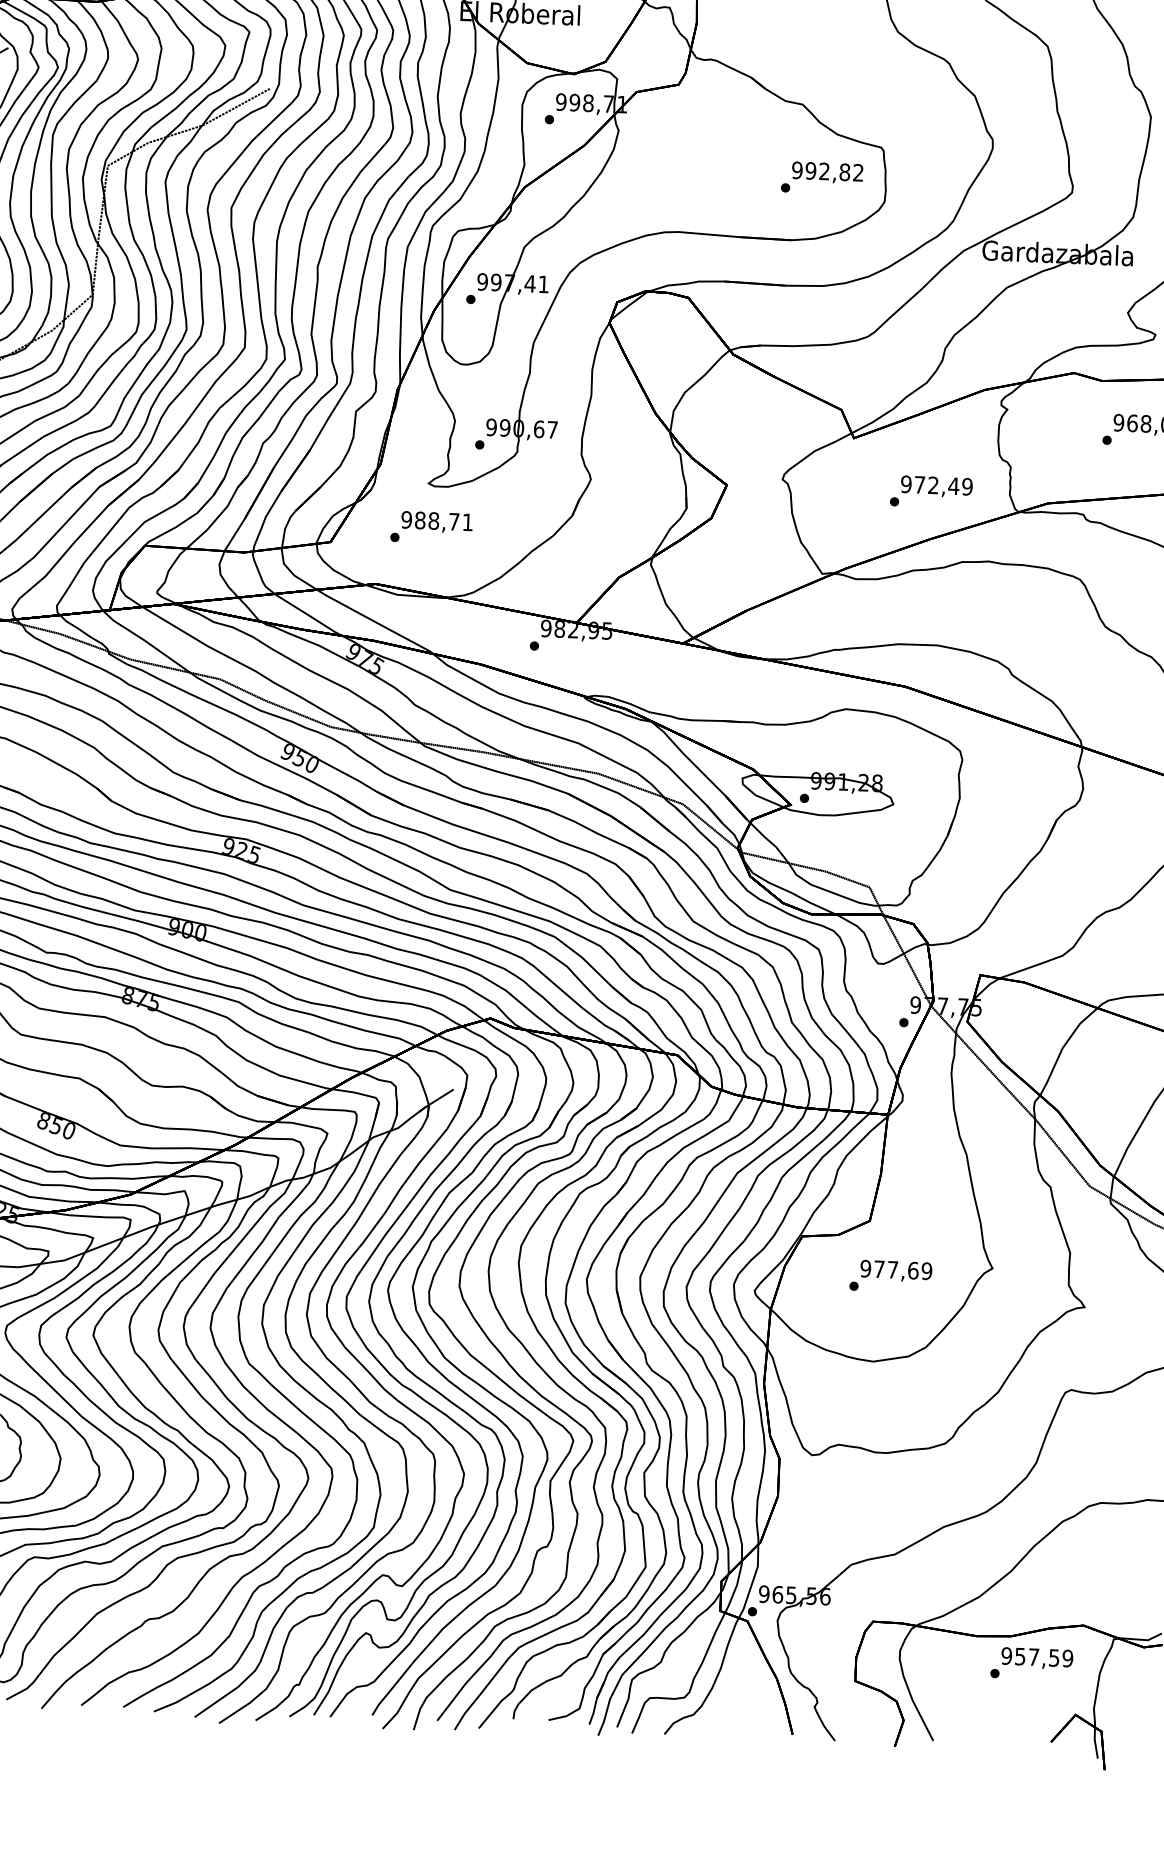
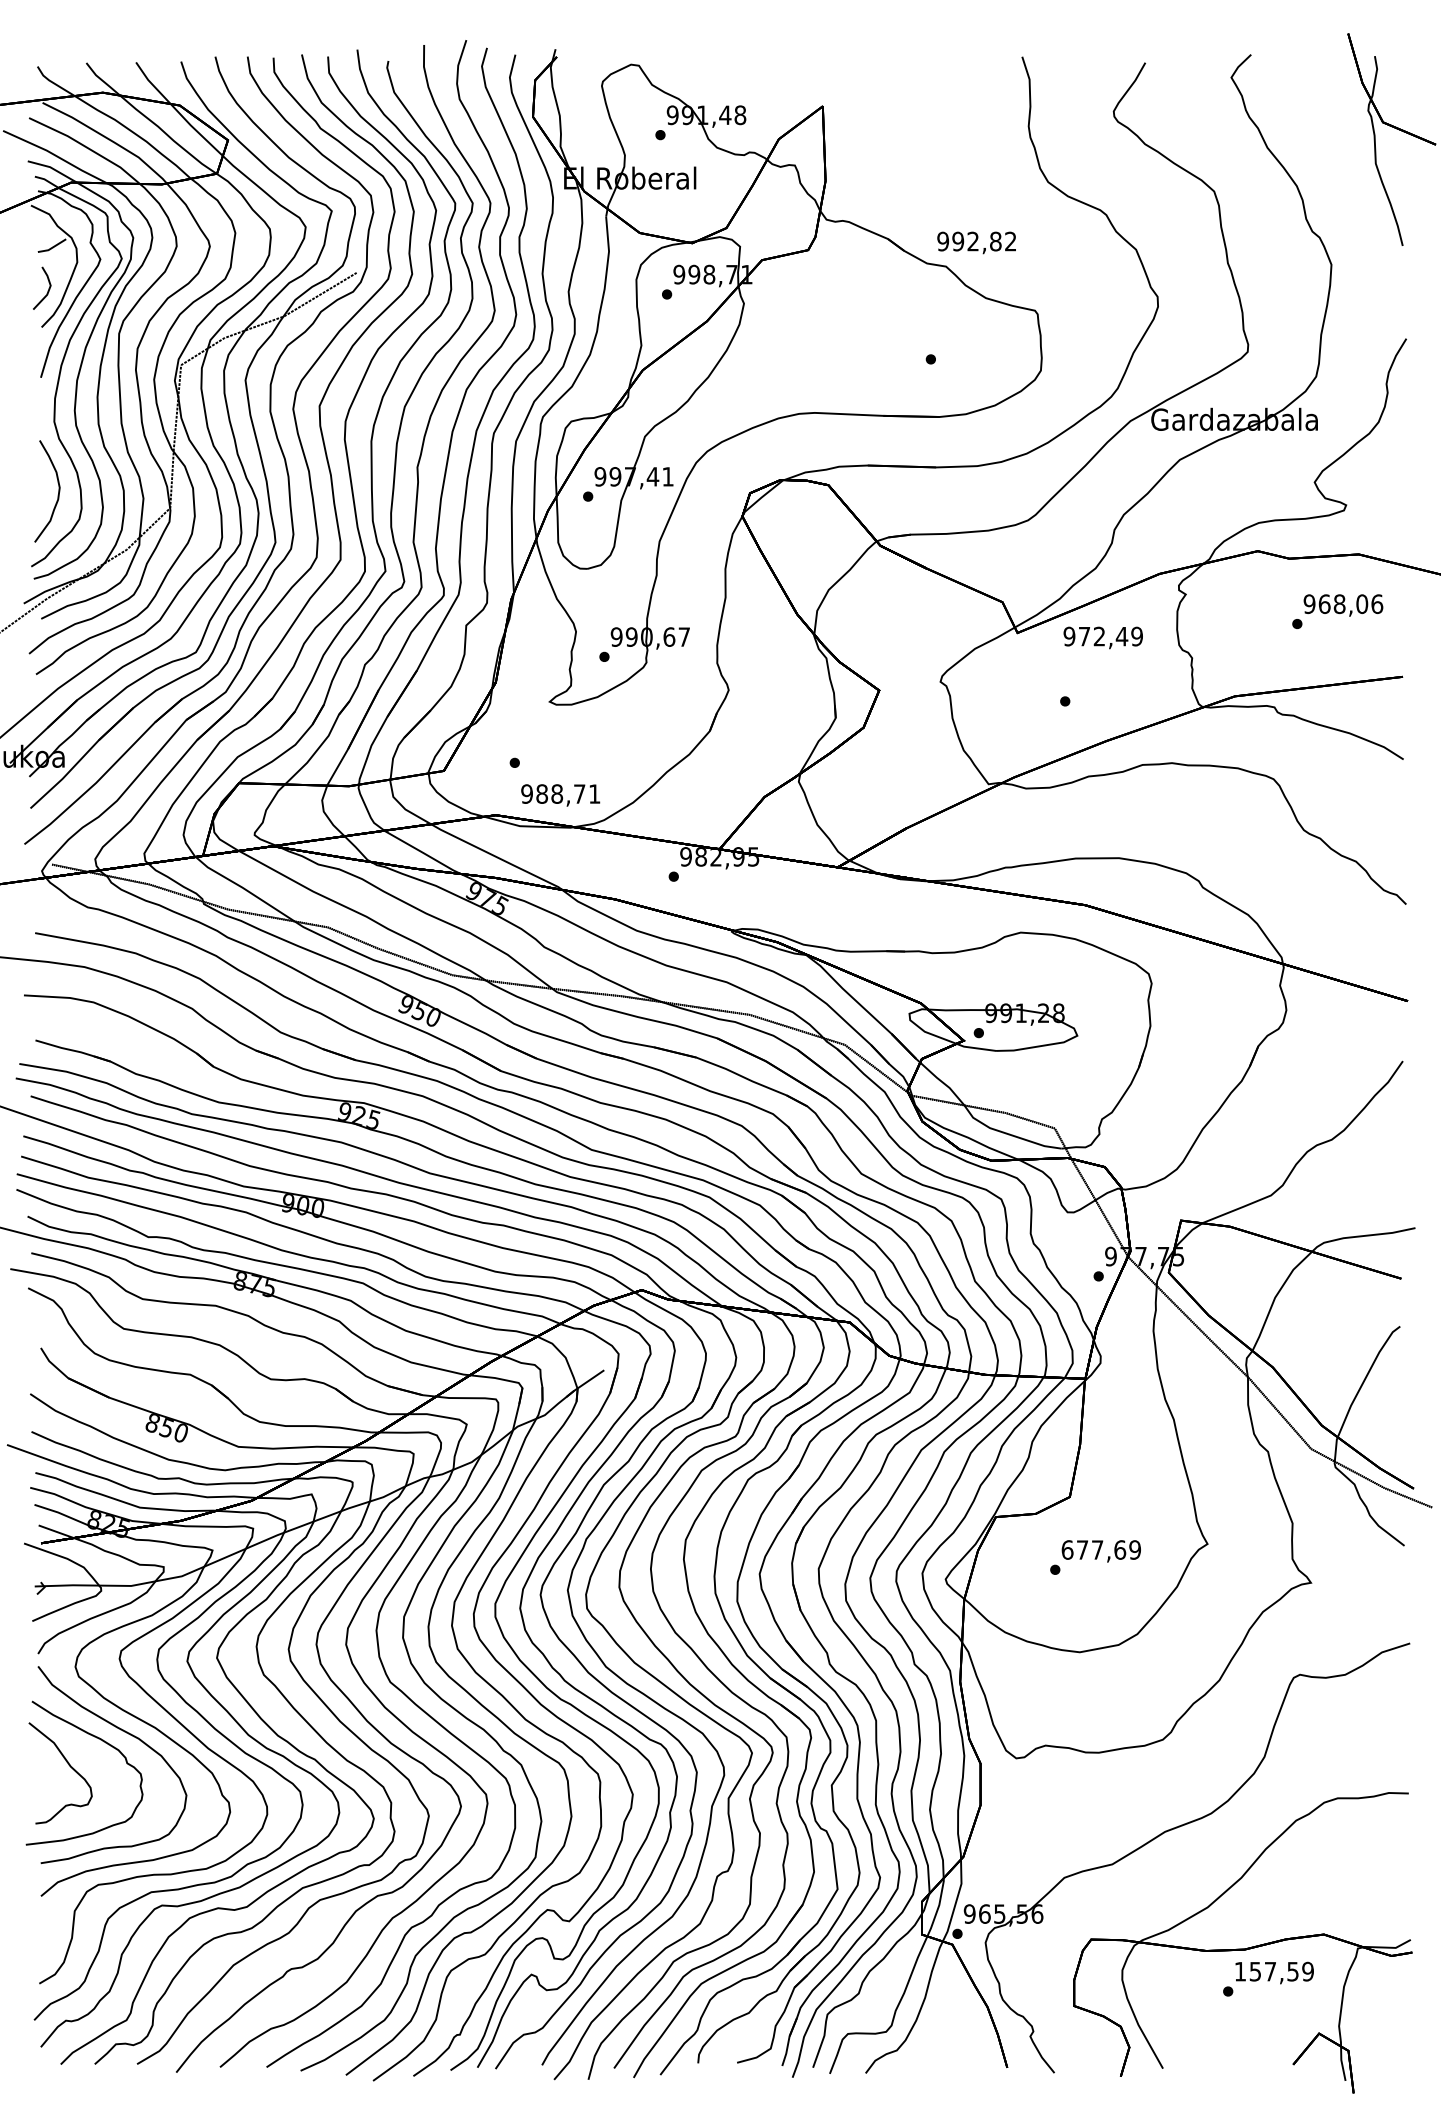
text: (827, 172) -> (976, 242), moved
text: (936, 486) -> (1102, 637), moved
text: (436, 522) -> (560, 795), moved
text: (865, 1268) -> (1067, 1549), 977,69 -> 677,69
text: (1006, 1655) -> (1240, 1971), 957,59 -> 157,59

